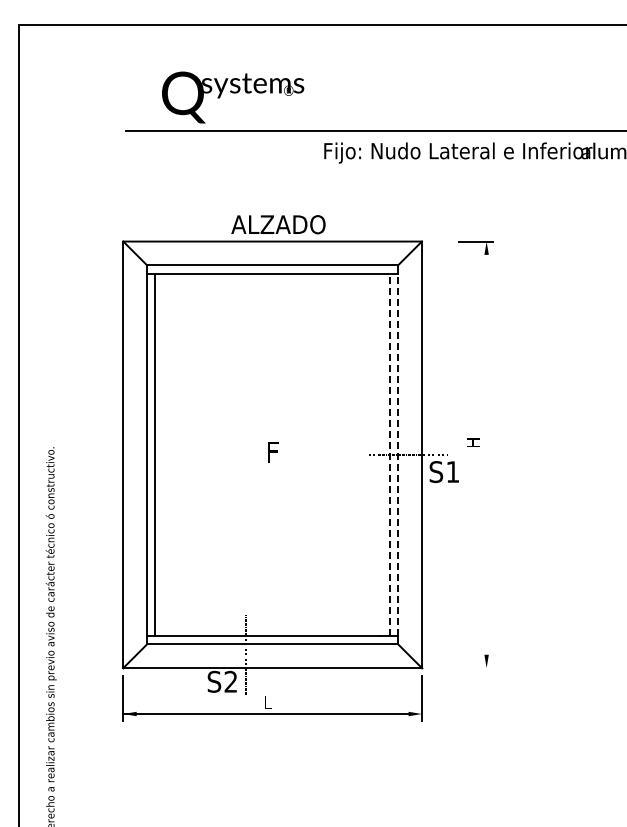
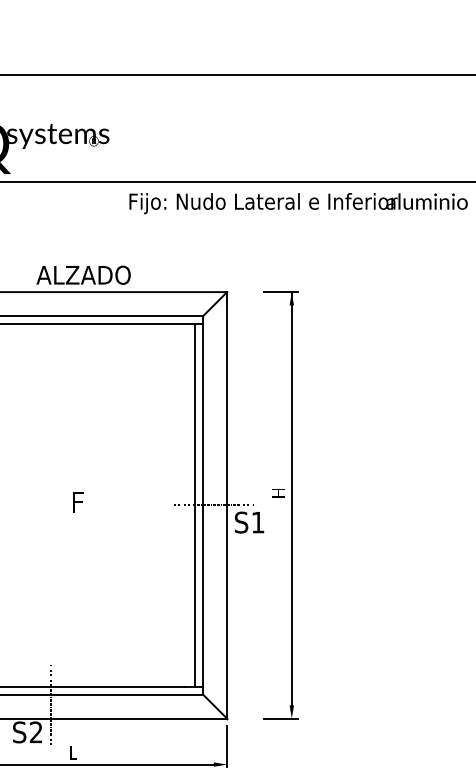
line: (486, 447) -> (291, 498), added
line: (389, 454) -> (194, 505), dashed -> solid
line: (398, 454) -> (203, 505), dashed -> solid
line: (476, 668) -> (281, 719), added

